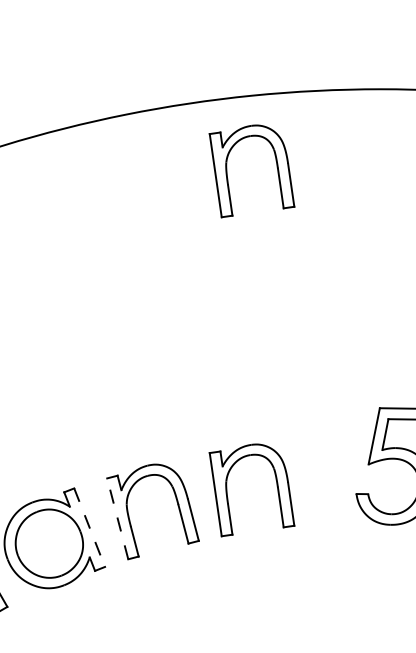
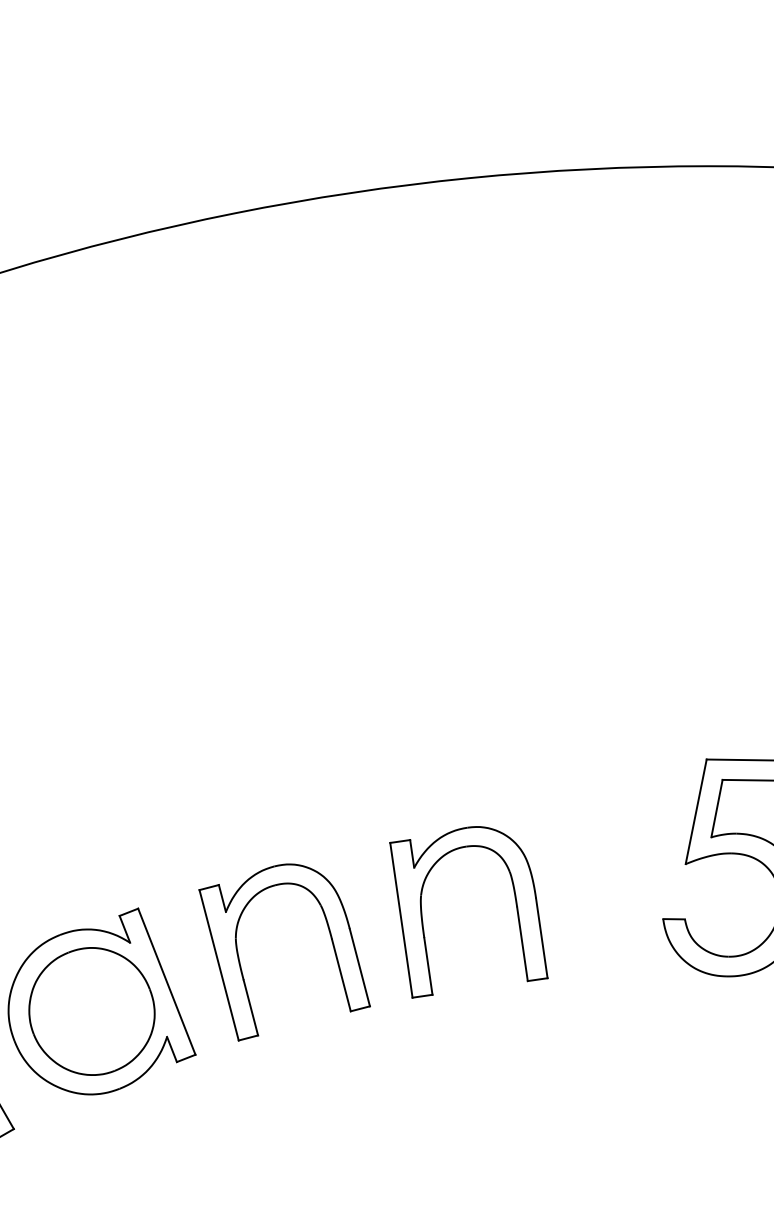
part: (227, 171) -> (423, 319), removed
line: (117, 518) -> (218, 964), dashed -> solid
line: (89, 528) -> (166, 983), dashed -> solid

